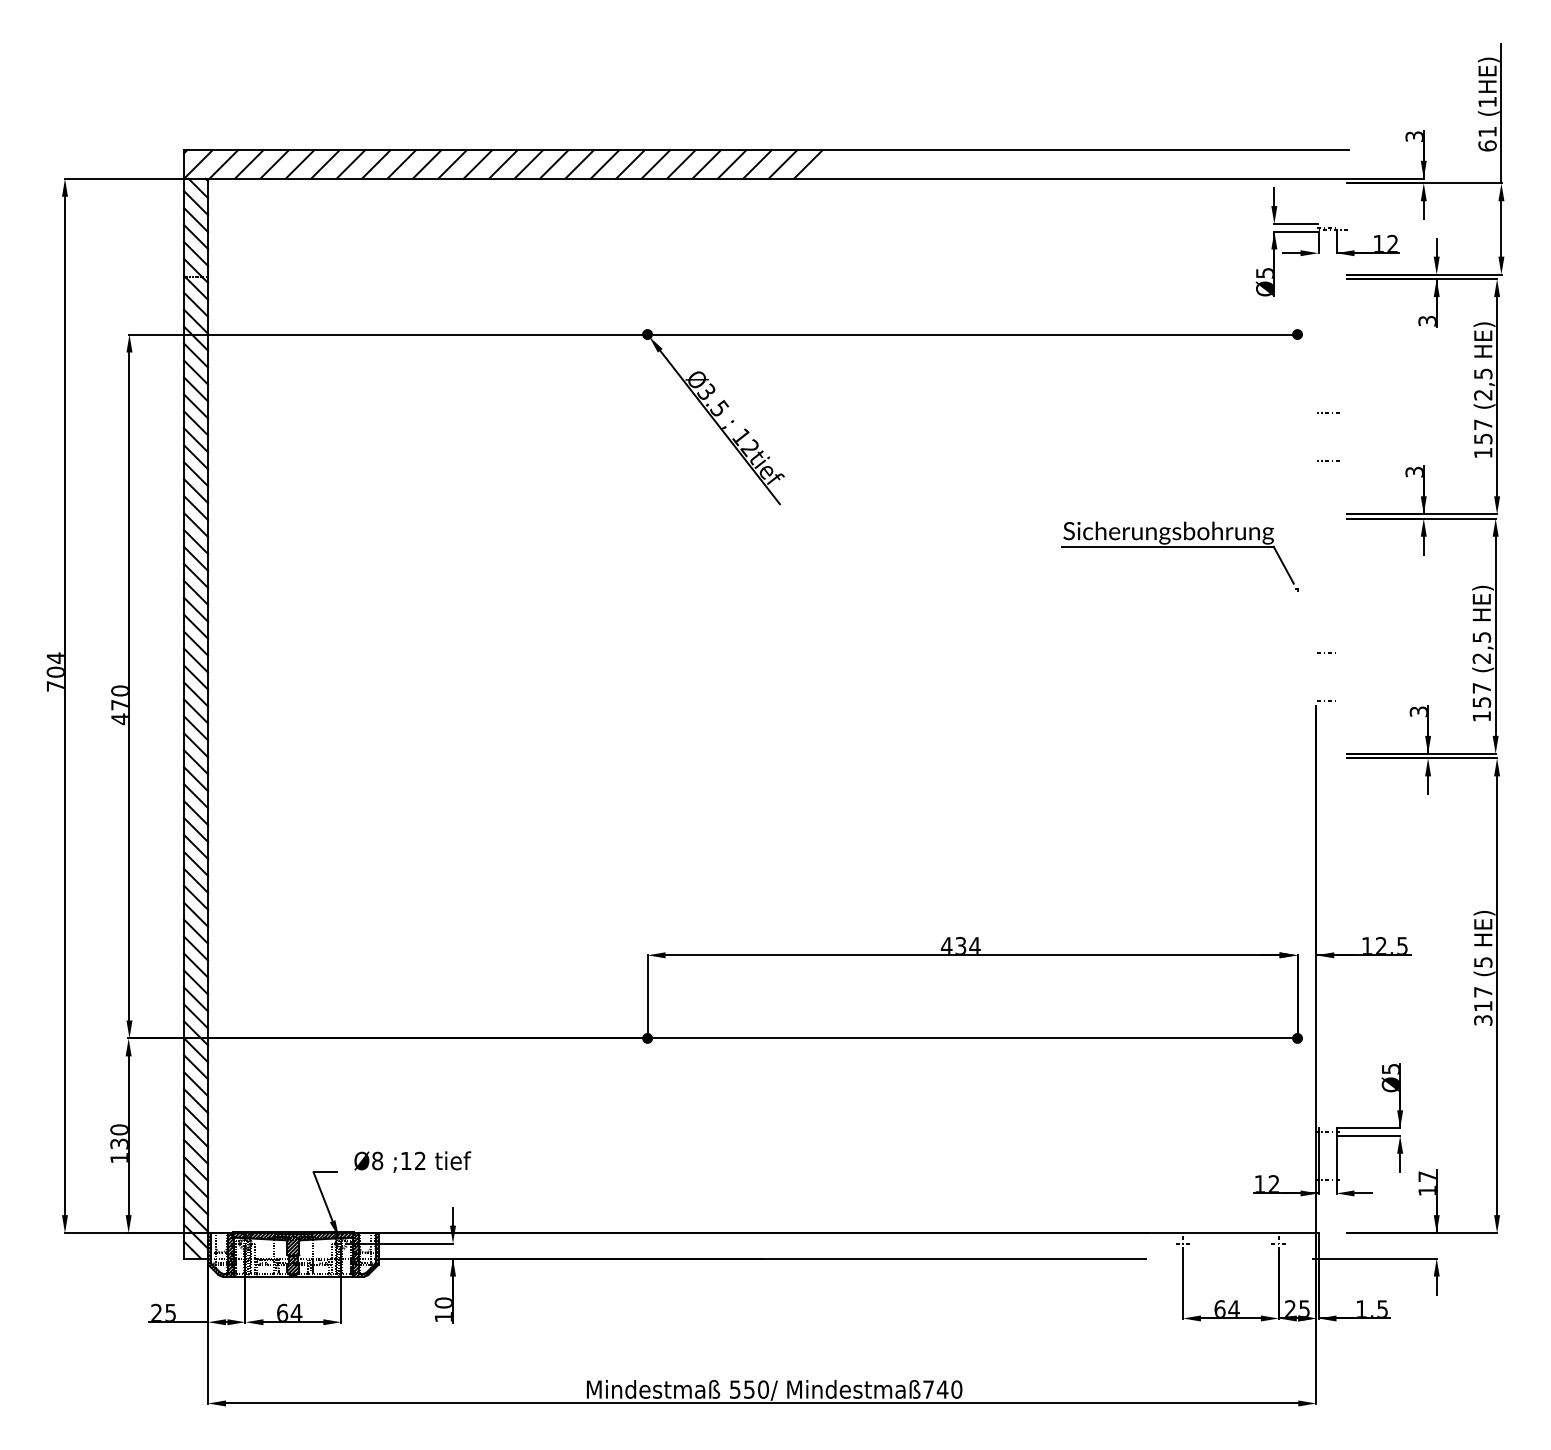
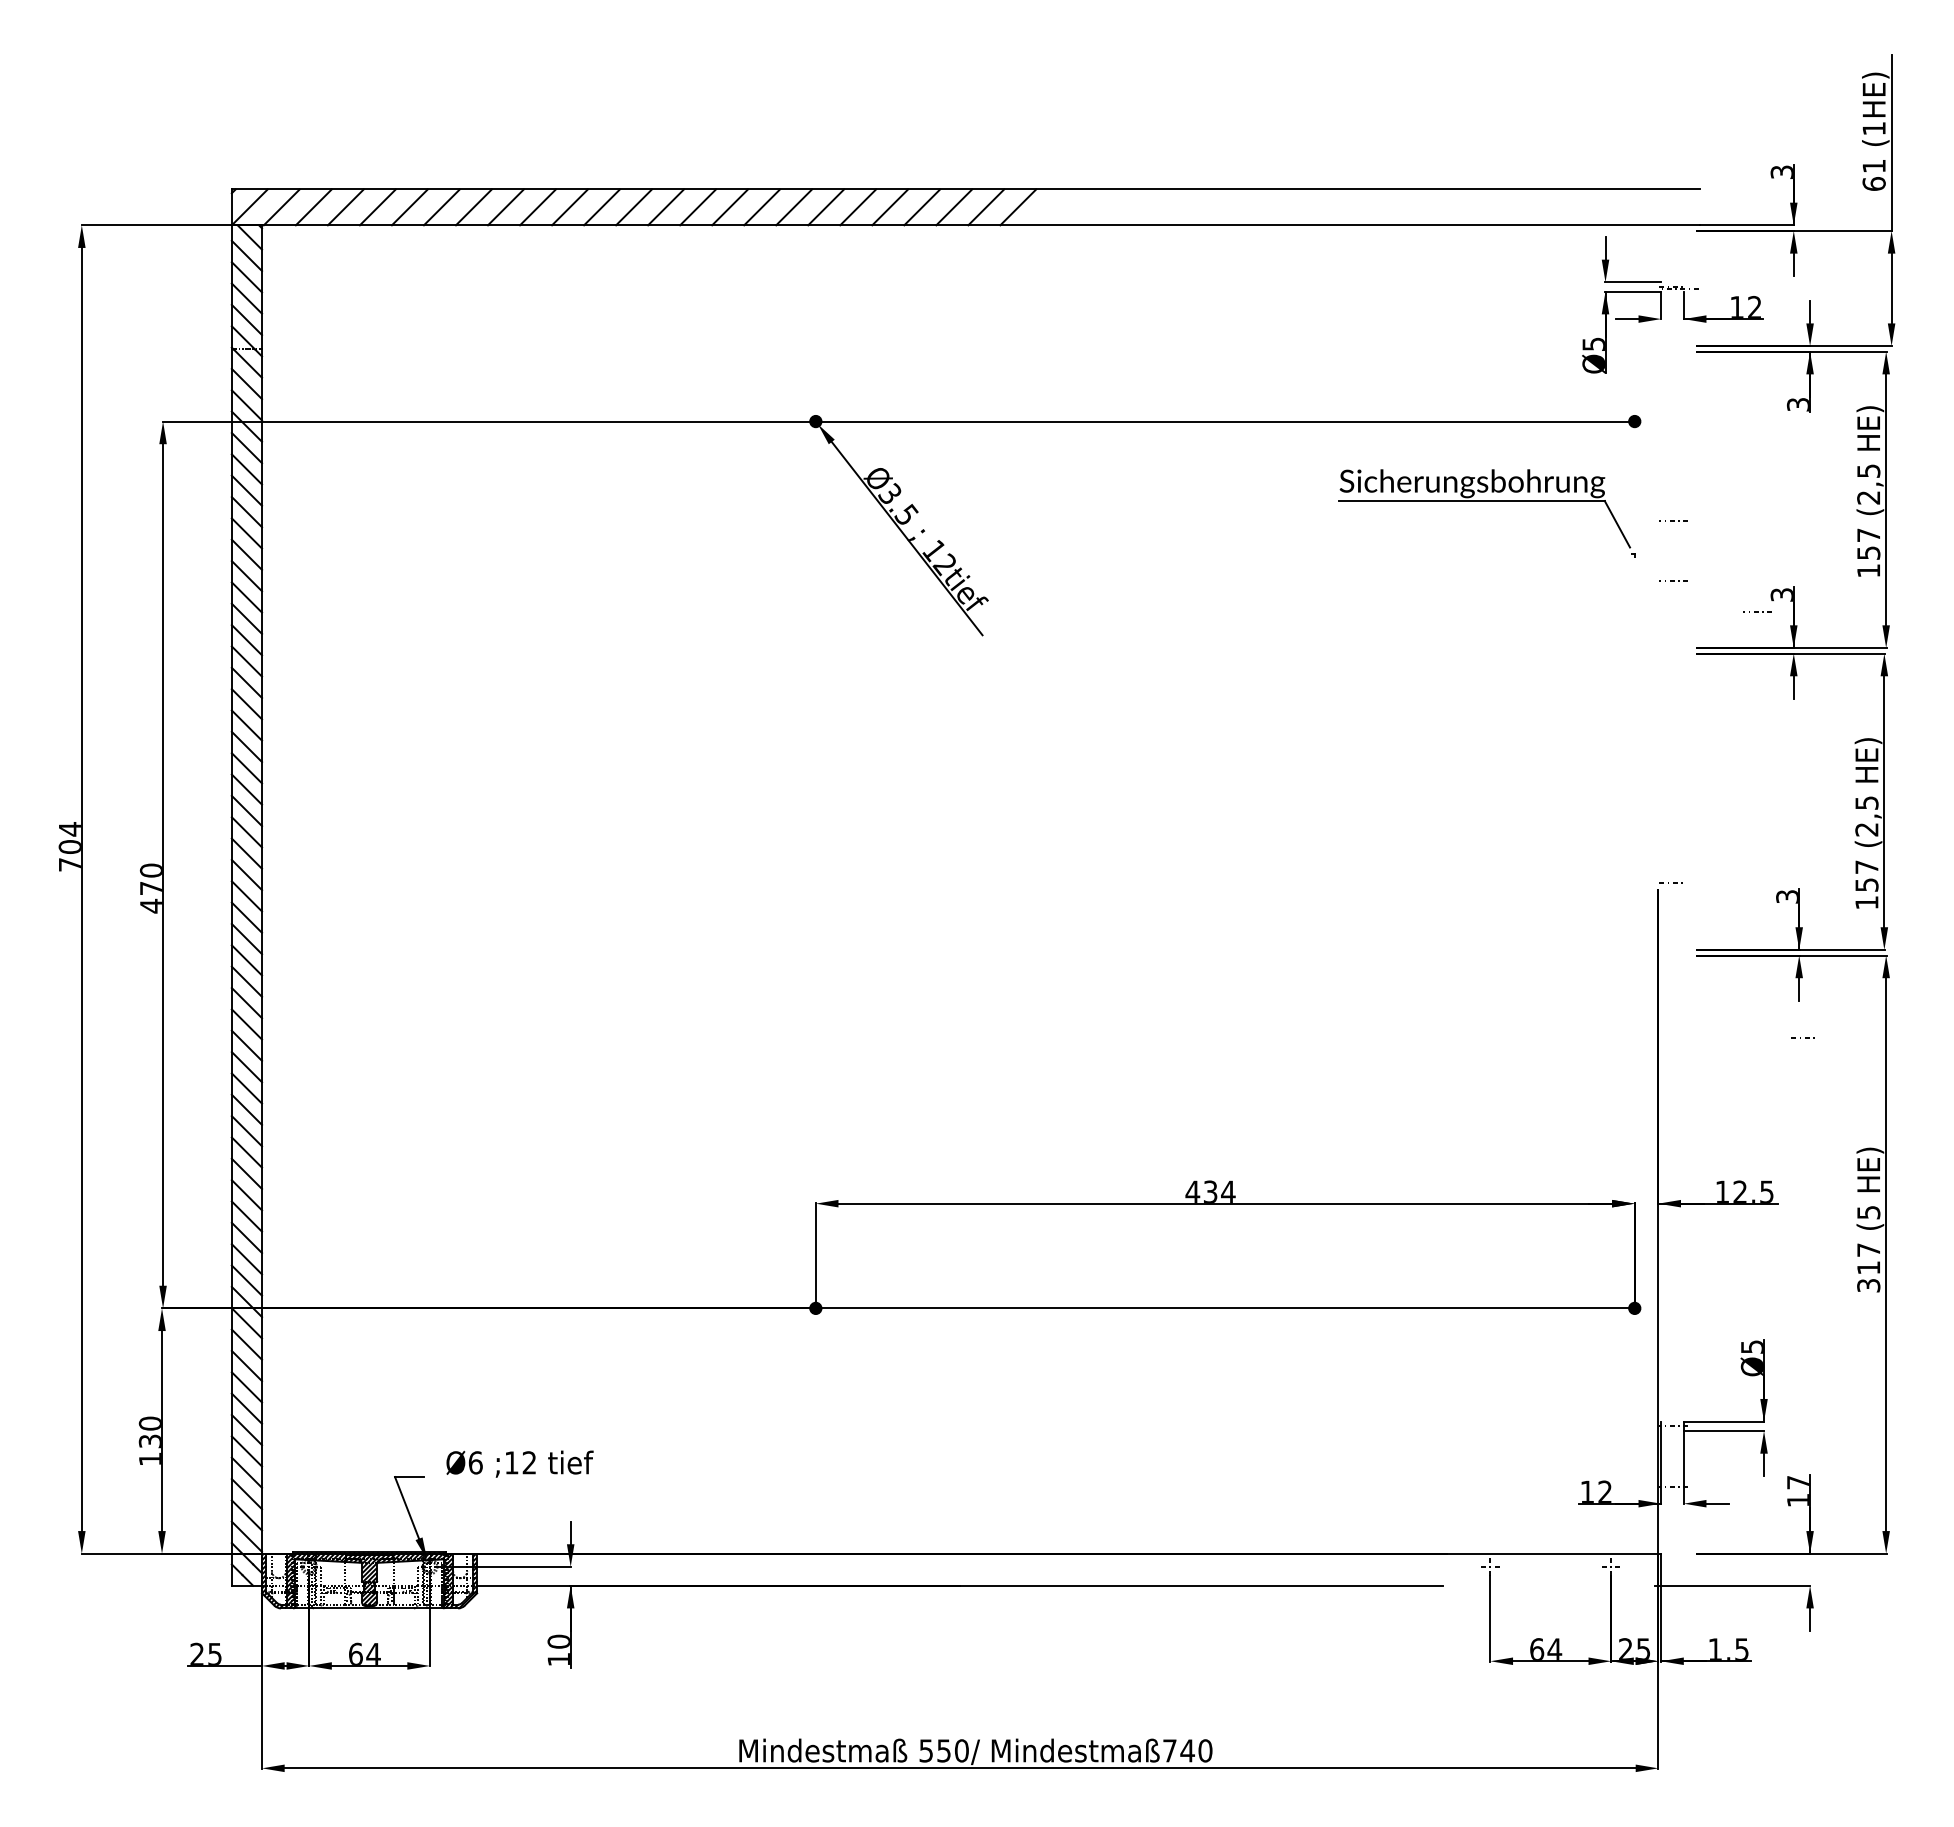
line: (1394, 485) -> (1757, 611), added
part: (1179, 547) -> (1486, 501), moved
line: (1324, 652) -> (1800, 1037), moved
text: (377, 1160) -> (475, 1462), Ø8 -> Ø6

